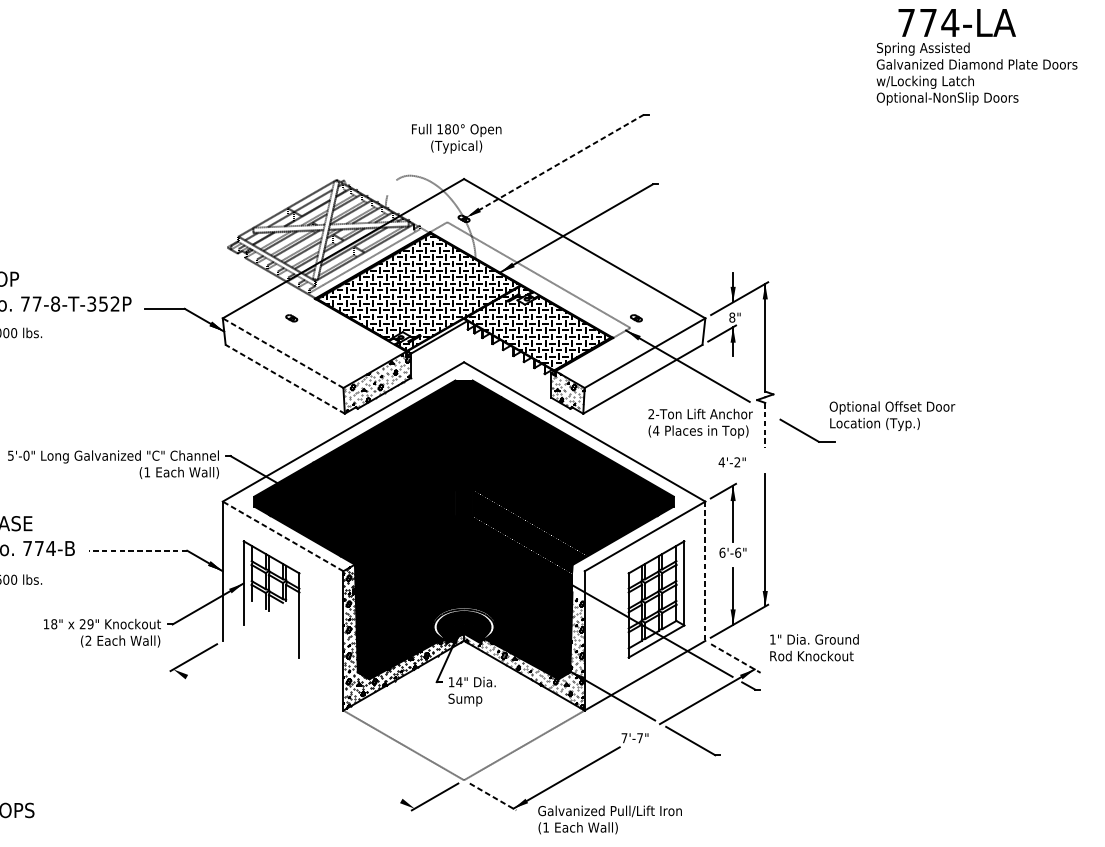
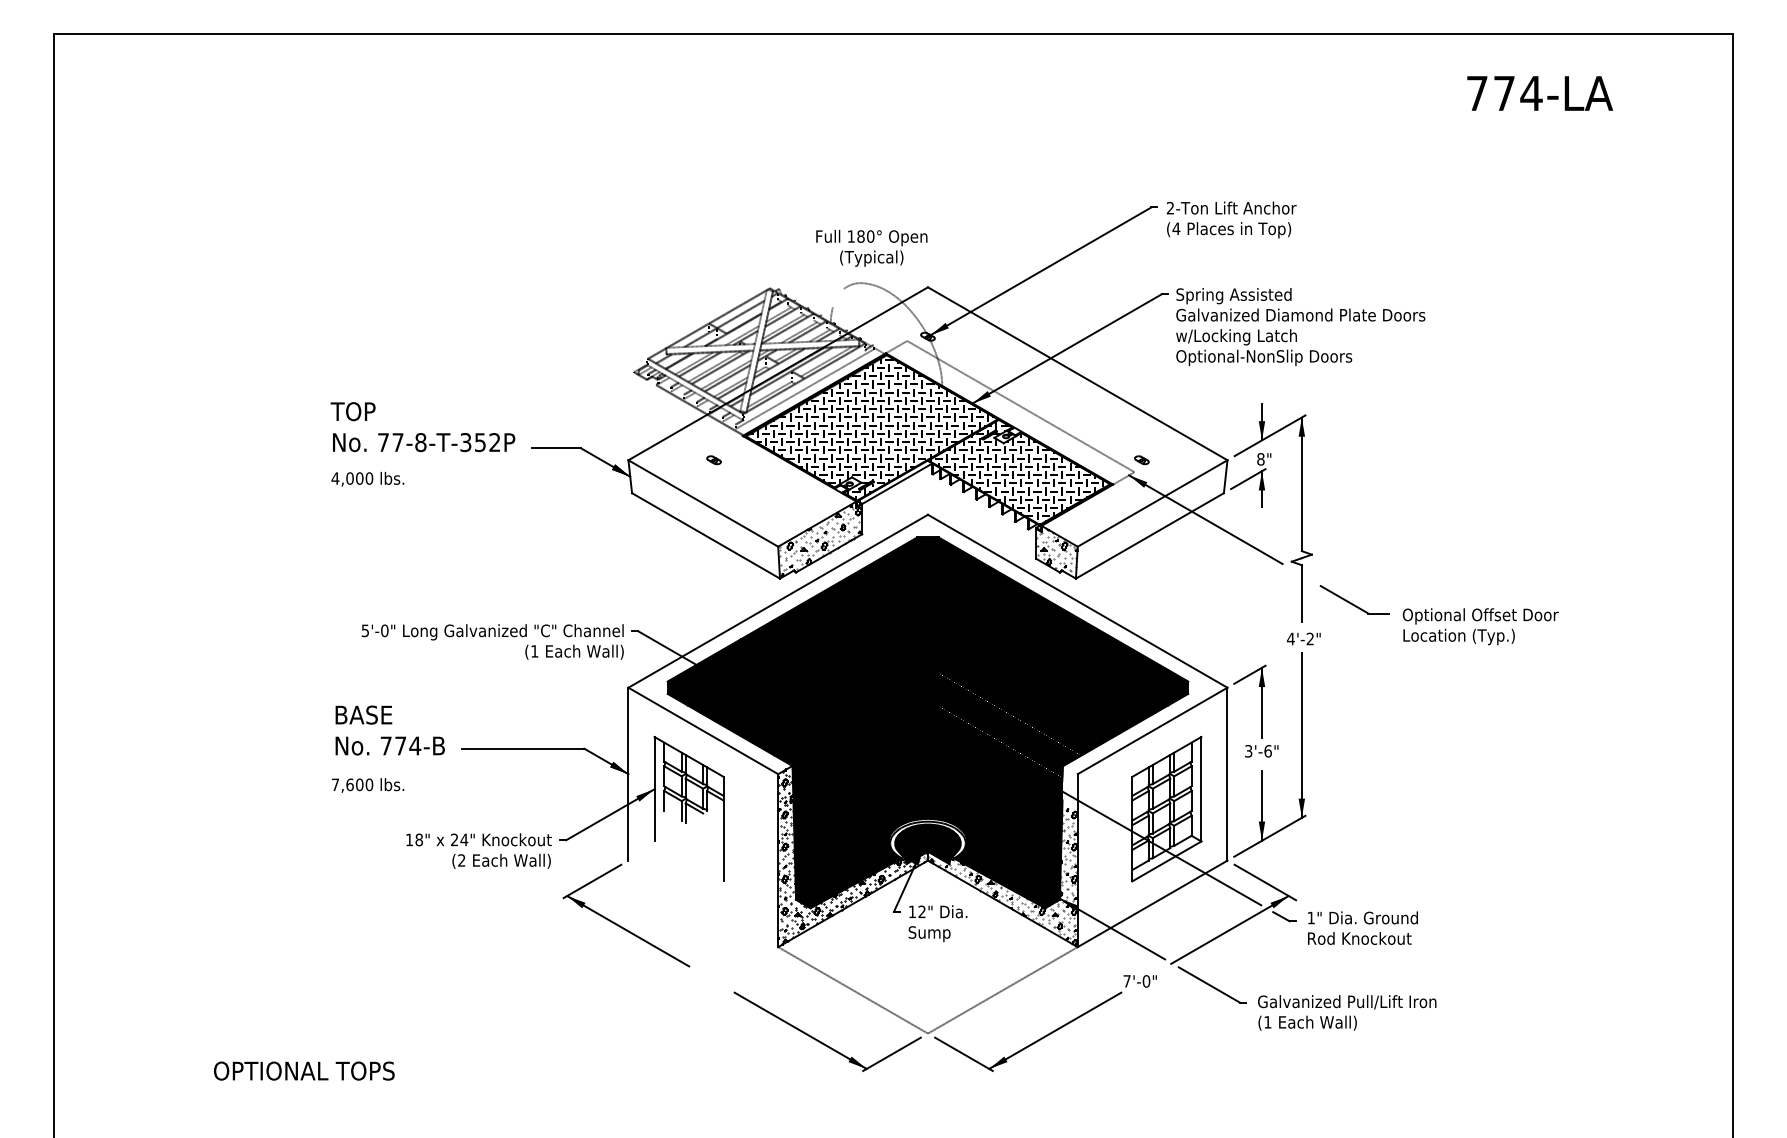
text: (976, 73) -> (1300, 326), moved
text: (456, 138) -> (871, 247), moved
line: (554, 166) -> (1040, 271), dashed -> solid
line: (282, 353) -> (702, 503), dashed -> solid
line: (284, 378) -> (705, 535), dashed -> solid
text: (892, 416) -> (1480, 626), moved
text: (700, 423) -> (1231, 219), moved
line: (764, 426) -> (1301, 594), dashed -> solid
text: (731, 461) -> (1303, 638), moved
line: (282, 536) -> (702, 730), dashed -> solid
line: (137, 550) -> (522, 748), dashed -> solid
text: (722, 552) -> (1248, 751), 6'-6" -> 3'-6"
line: (705, 571) -> (1227, 774), dashed -> solid
text: (90, 623) -> (464, 839), 29" -> 24"
text: (814, 647) -> (1362, 927), moved
line: (735, 658) -> (1265, 882), dashed -> solid
text: (459, 681) -> (922, 911), 14" -> 12"
line: (222, 697) -> (628, 931), added
text: (640, 738) -> (1146, 981), 7'-7" -> 7'-0"
line: (361, 777) -> (800, 1030), added
line: (493, 797) -> (964, 1054), dashed -> solid
text: (610, 819) -> (1347, 1012), moved

